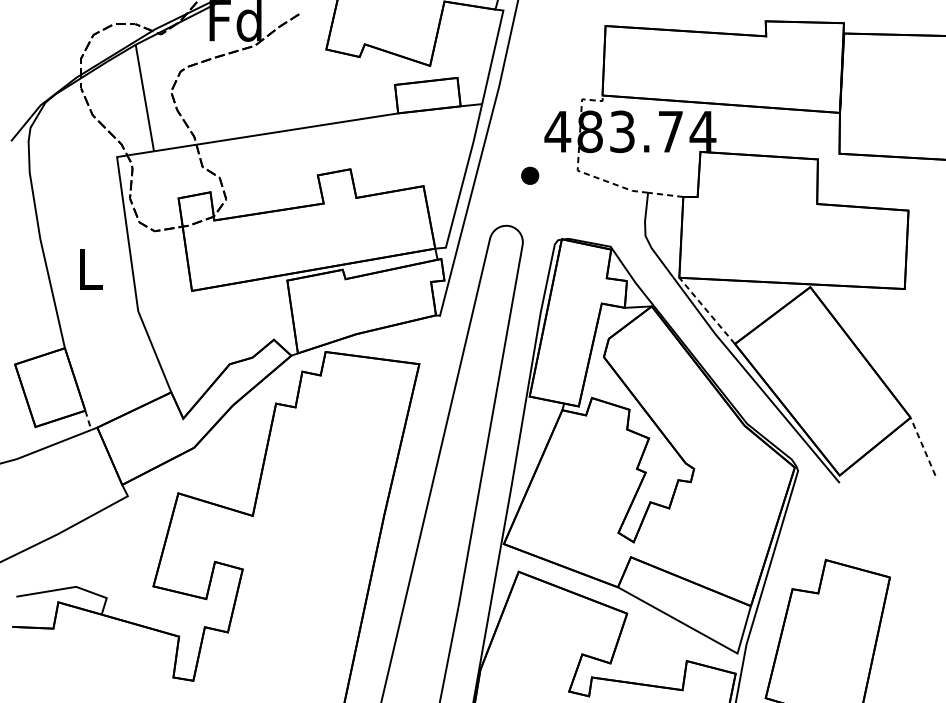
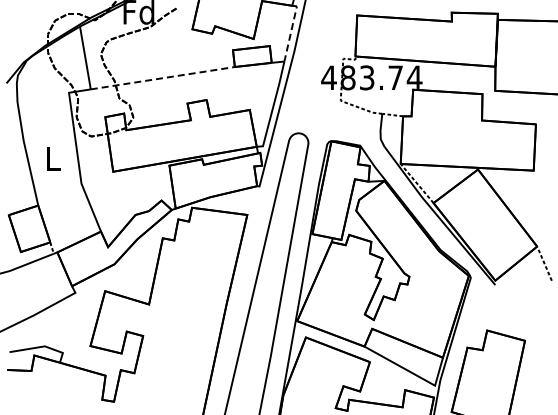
line: (494, 53) -> (291, 31), solid -> dashed
line: (275, 132) -> (162, 78), solid -> dashed
part: (529, 175) -> (312, 103), removed

